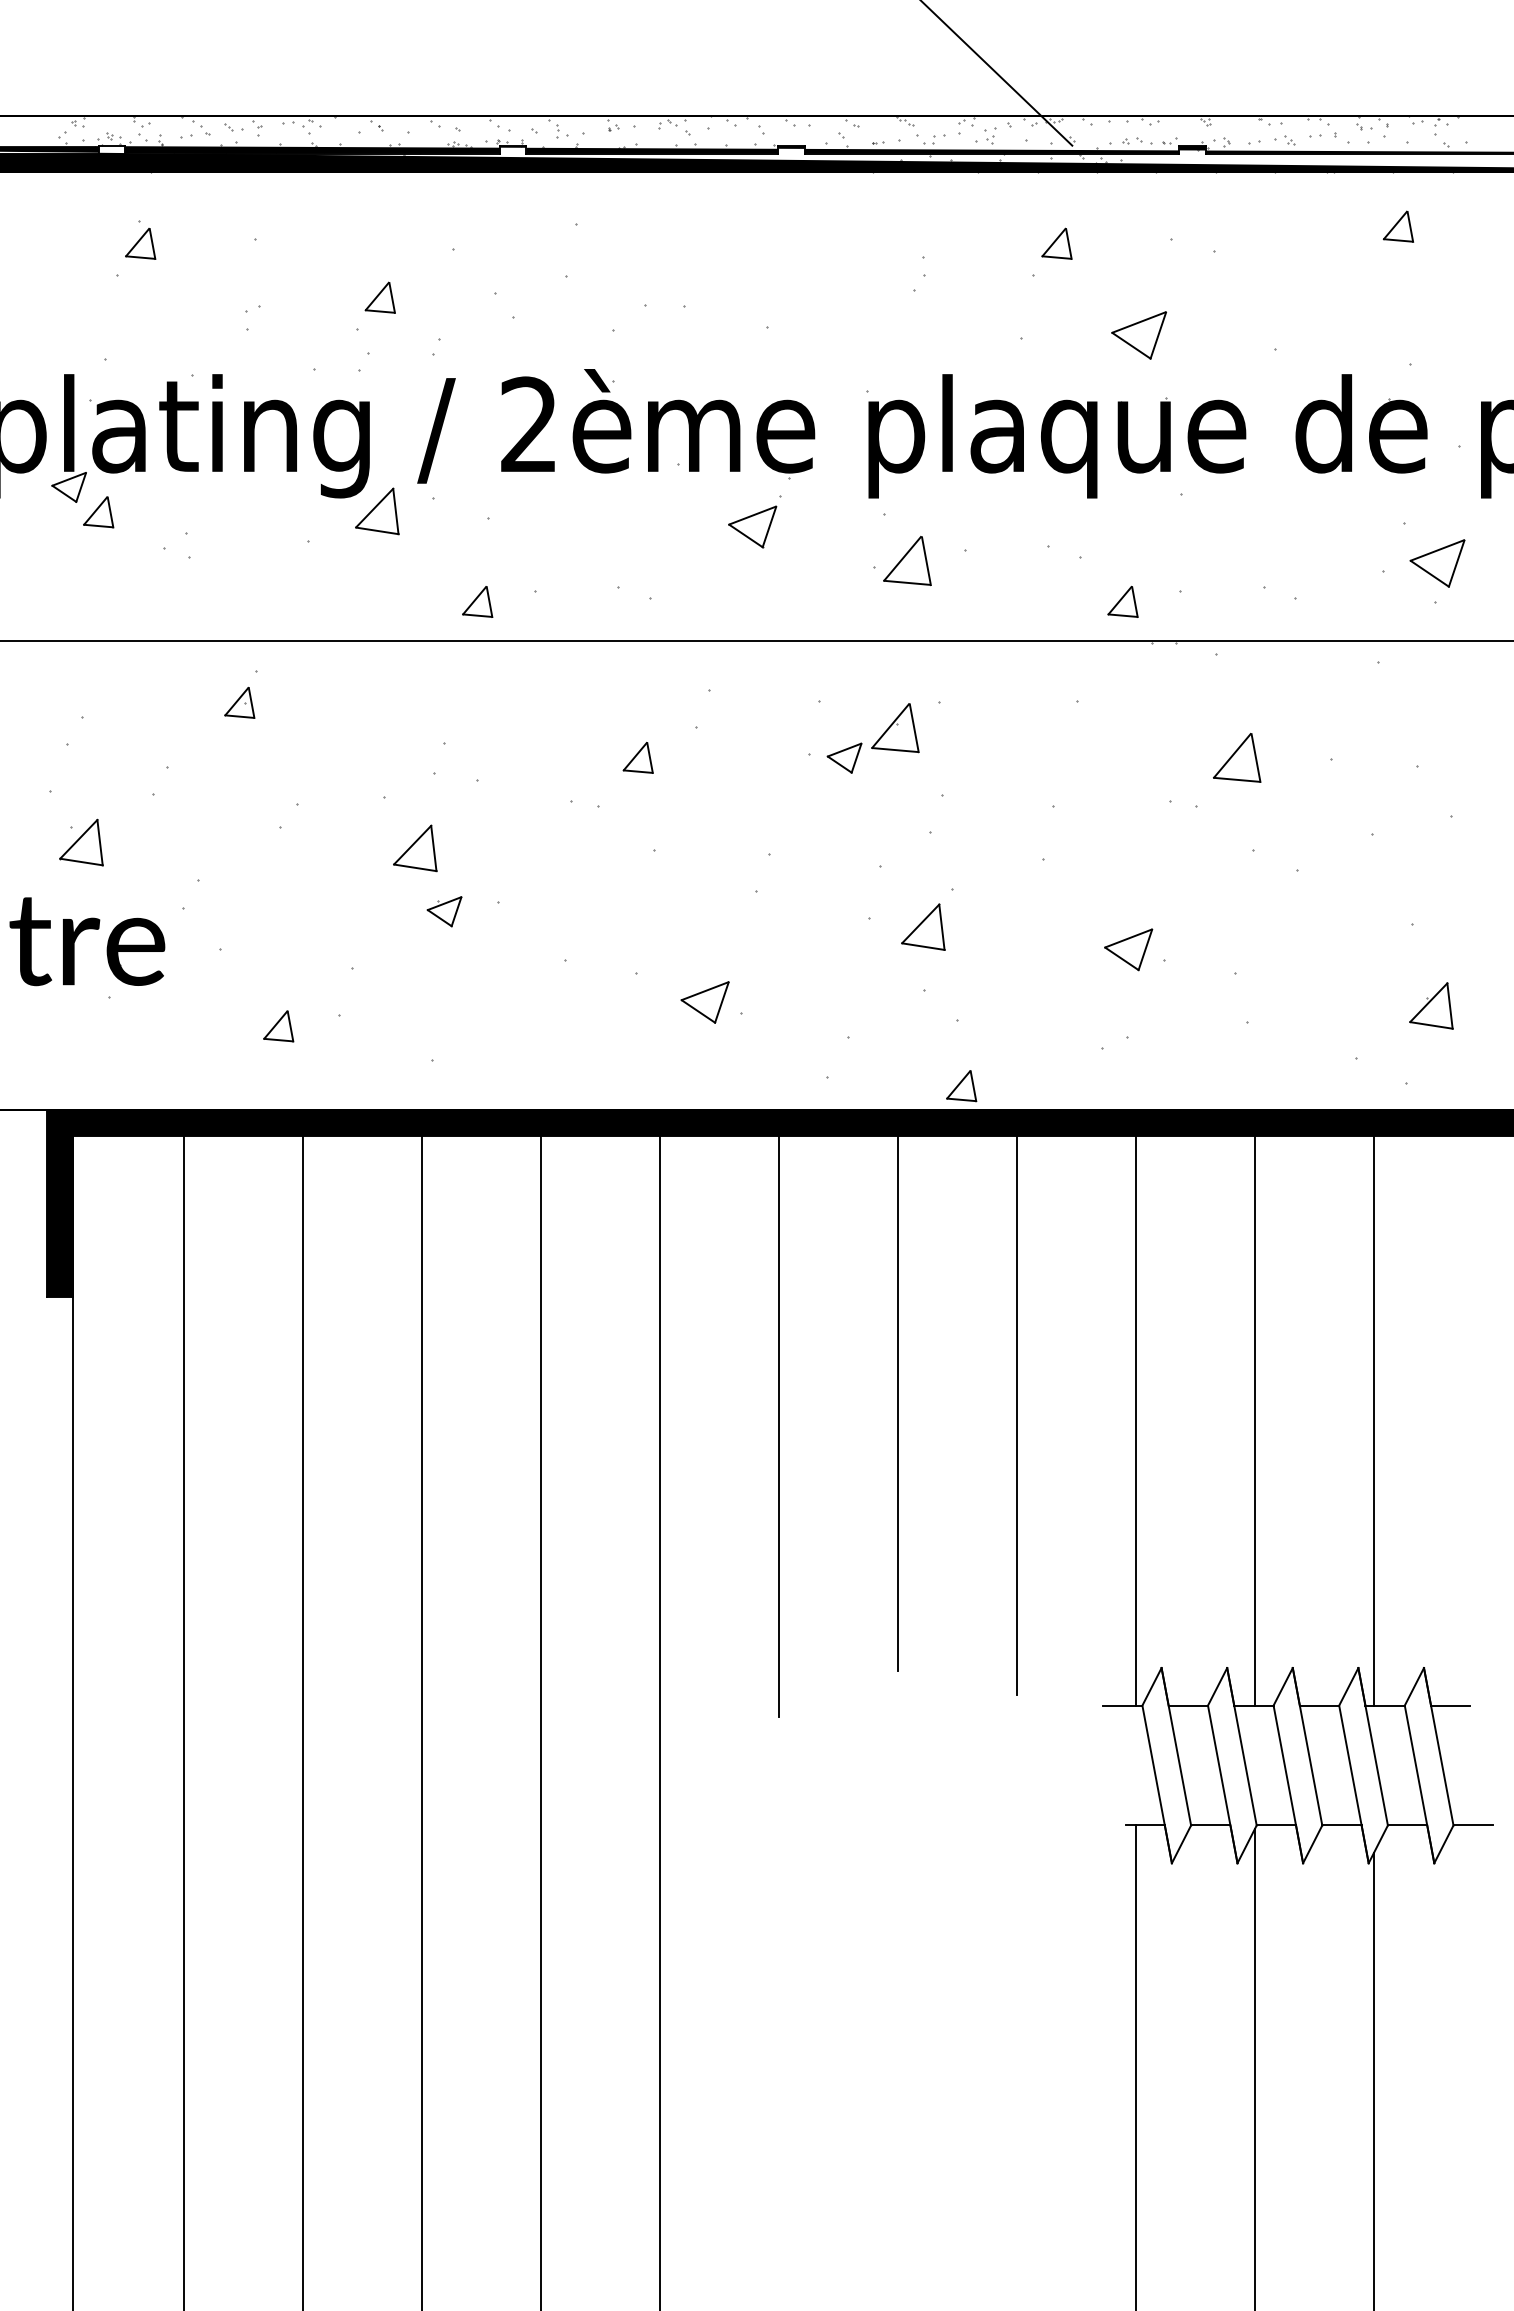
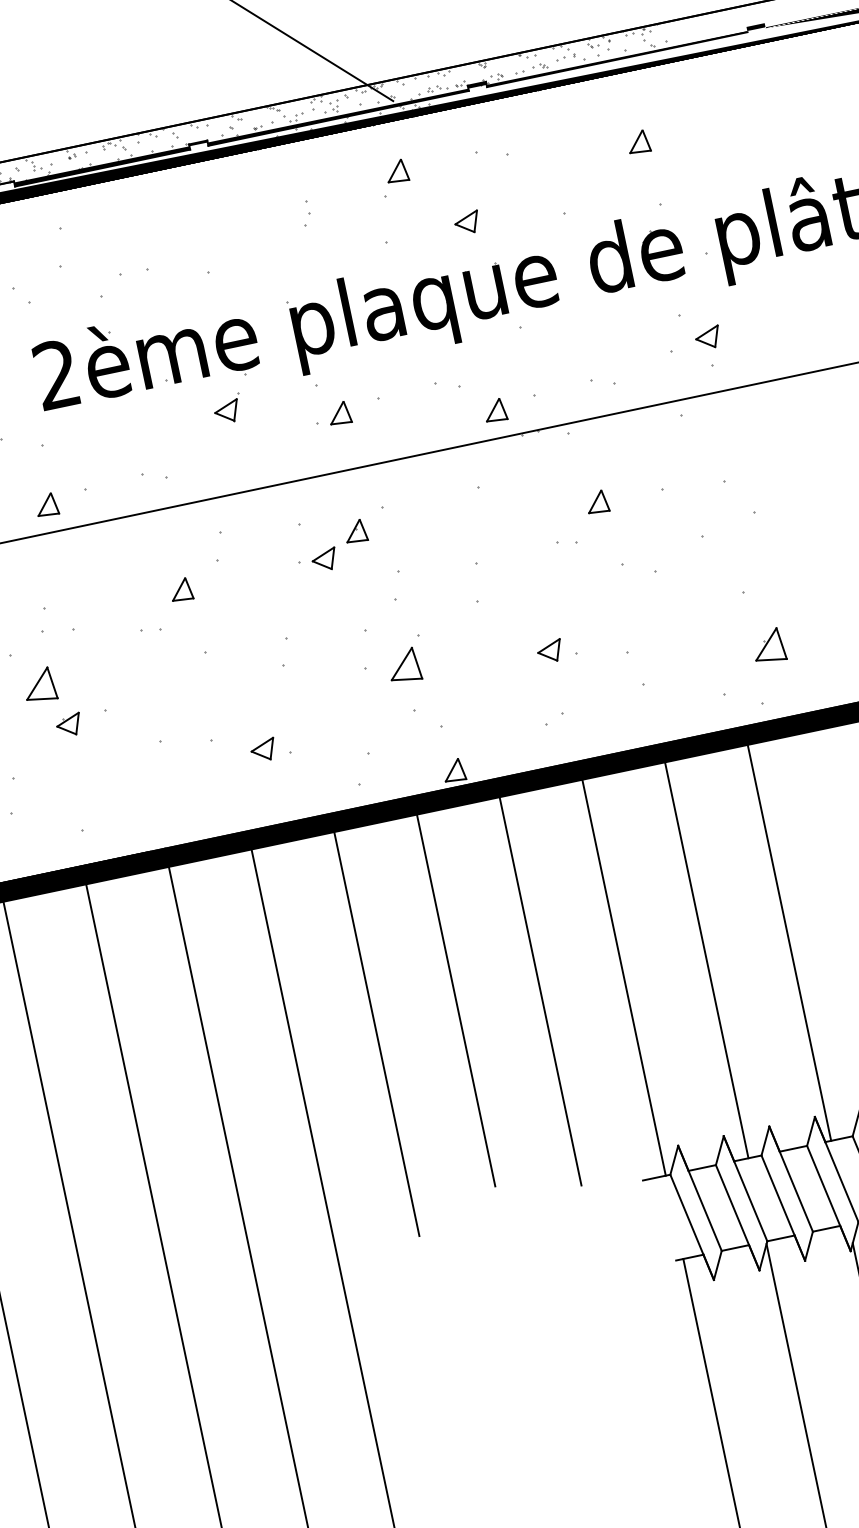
part: (1398, 226) -> (638, 142), moved
part: (1138, 334) -> (466, 222), size x0.62
part: (754, 521) -> (227, 408), size x0.71
part: (907, 560) -> (339, 413), size x0.62
part: (1437, 563) -> (708, 337), size x0.62
part: (895, 727) -> (355, 531), size x0.62
part: (1236, 757) -> (596, 502), size x0.62
part: (1128, 949) -> (549, 651), size x0.71
part: (704, 1002) -> (263, 750), size x0.71

